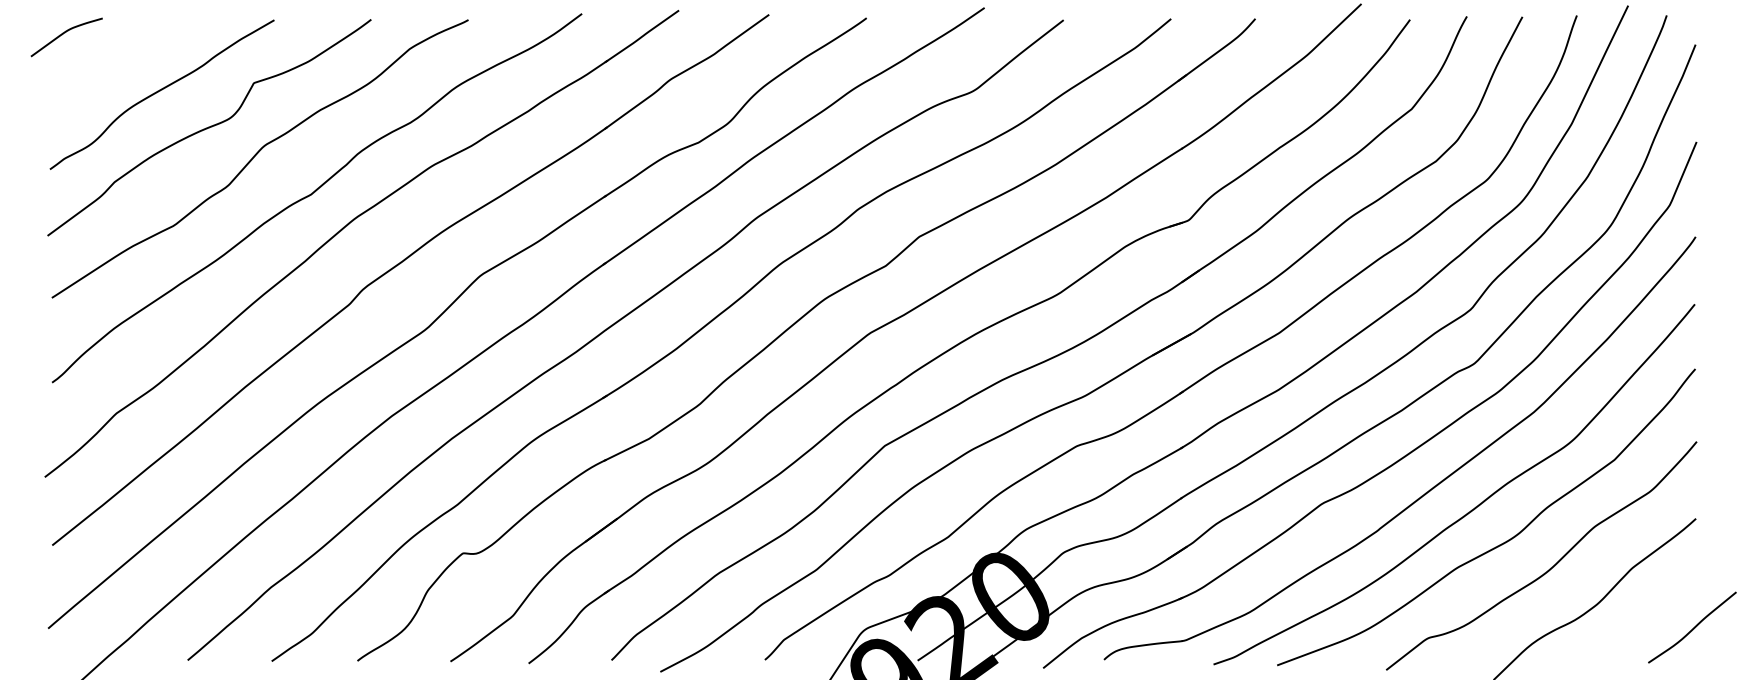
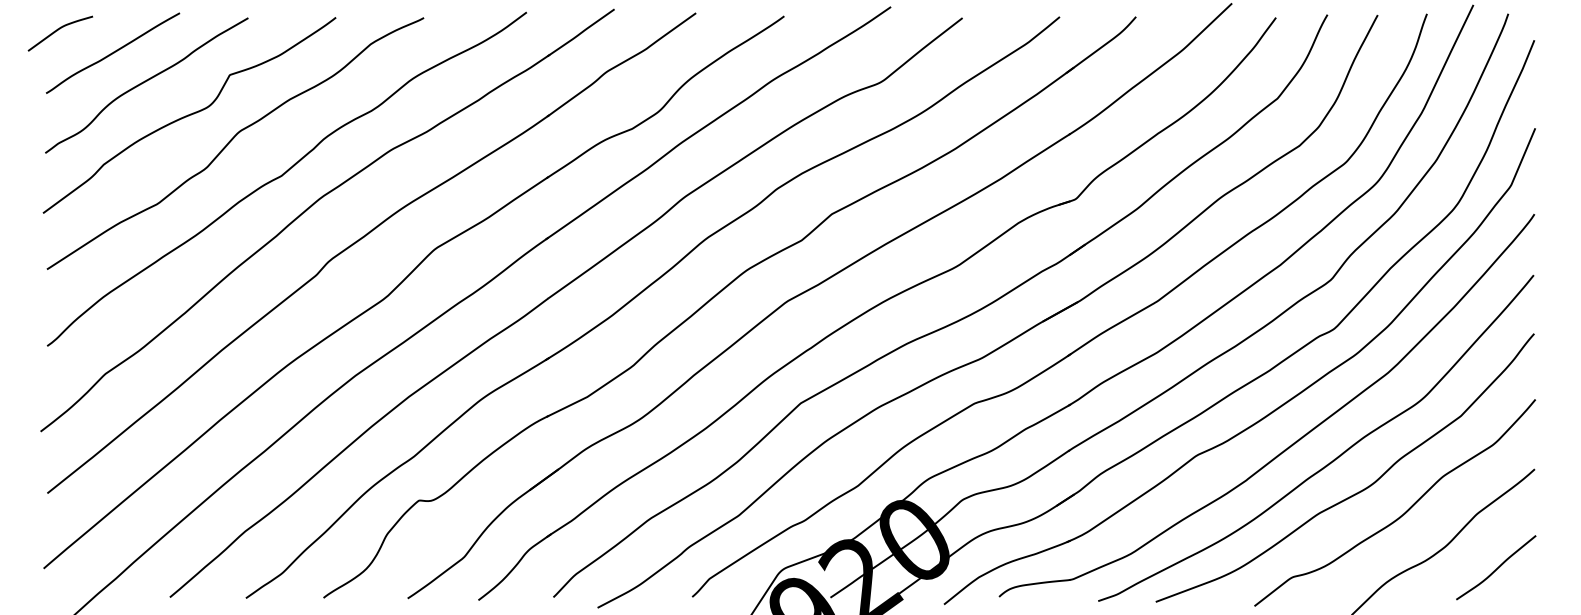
curve: (124, 58) -> (112, 52), added
curve: (1693, 627) -> (1497, 567), moved

